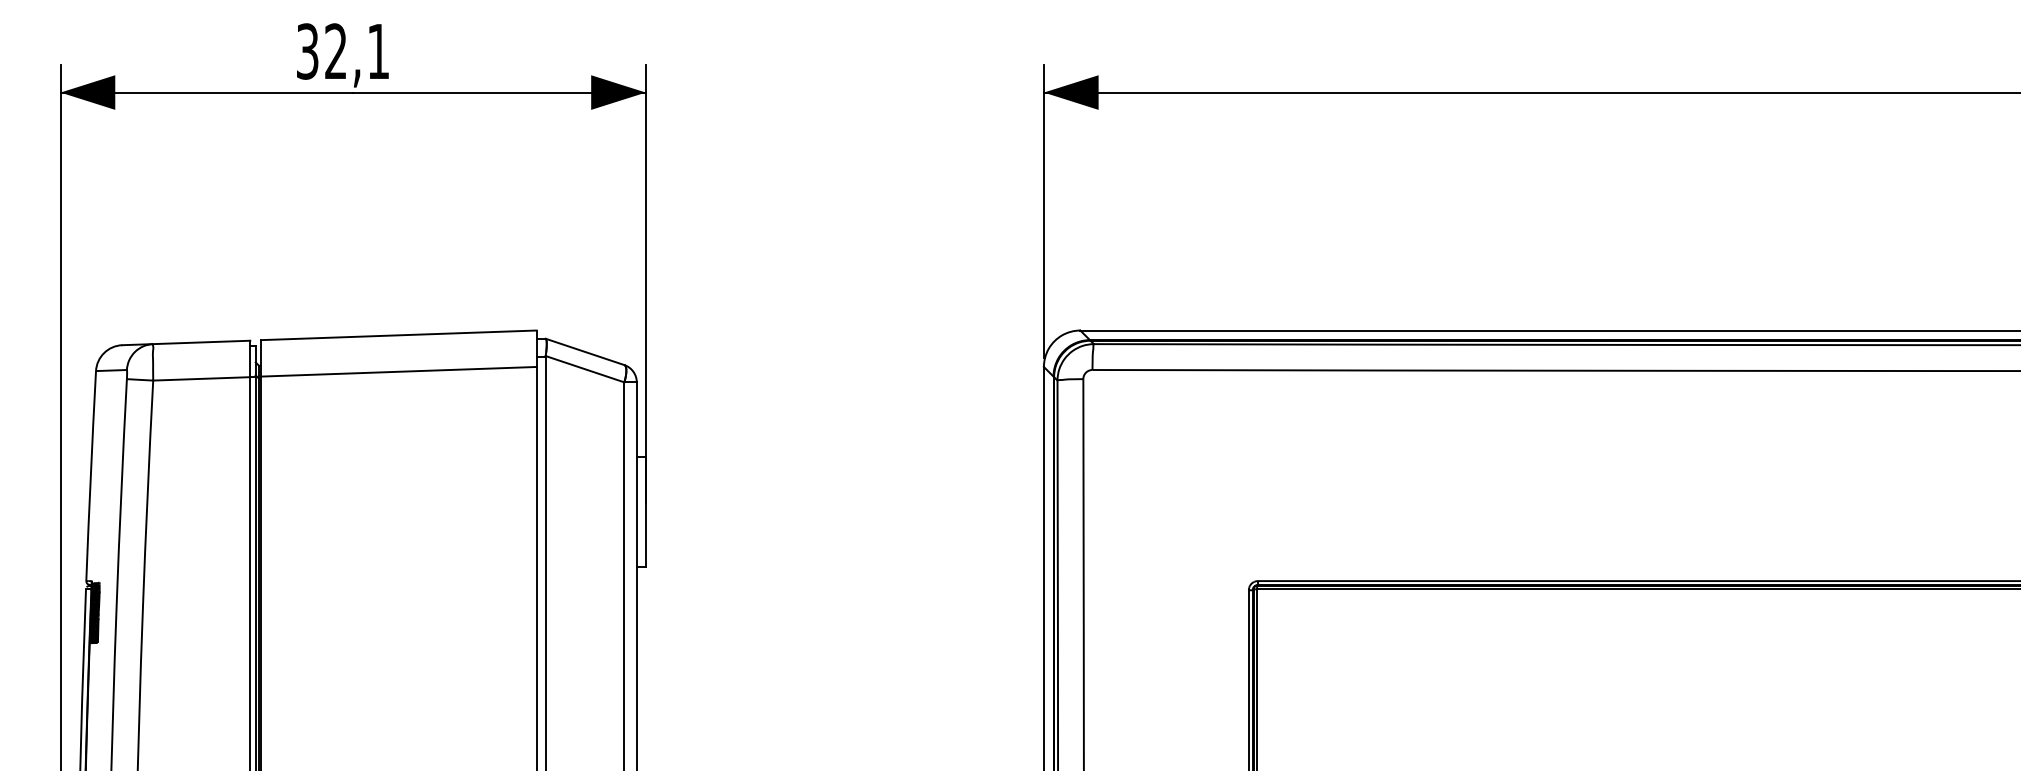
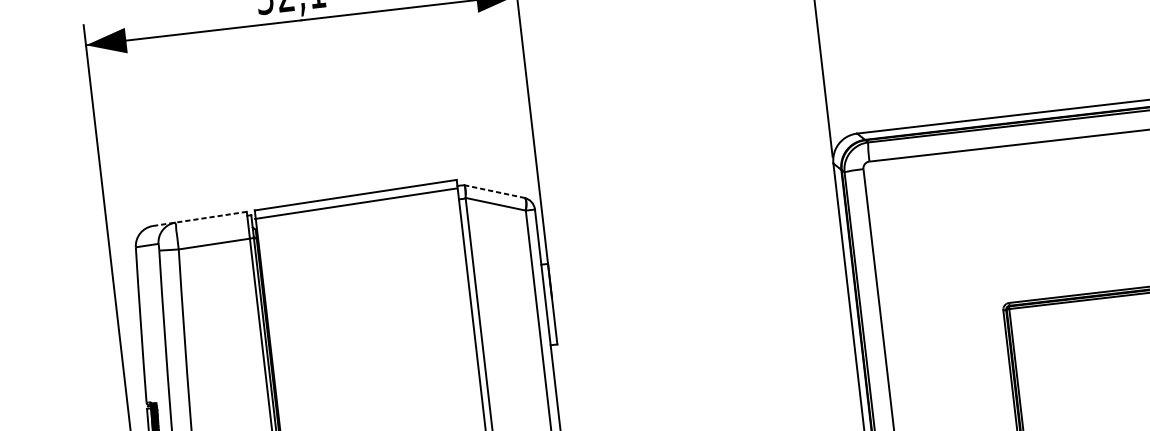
line: (186, 342) -> (200, 218), solid -> dashed
line: (585, 351) -> (494, 191), solid -> dashed
line: (398, 371) -> (355, 203), moved

